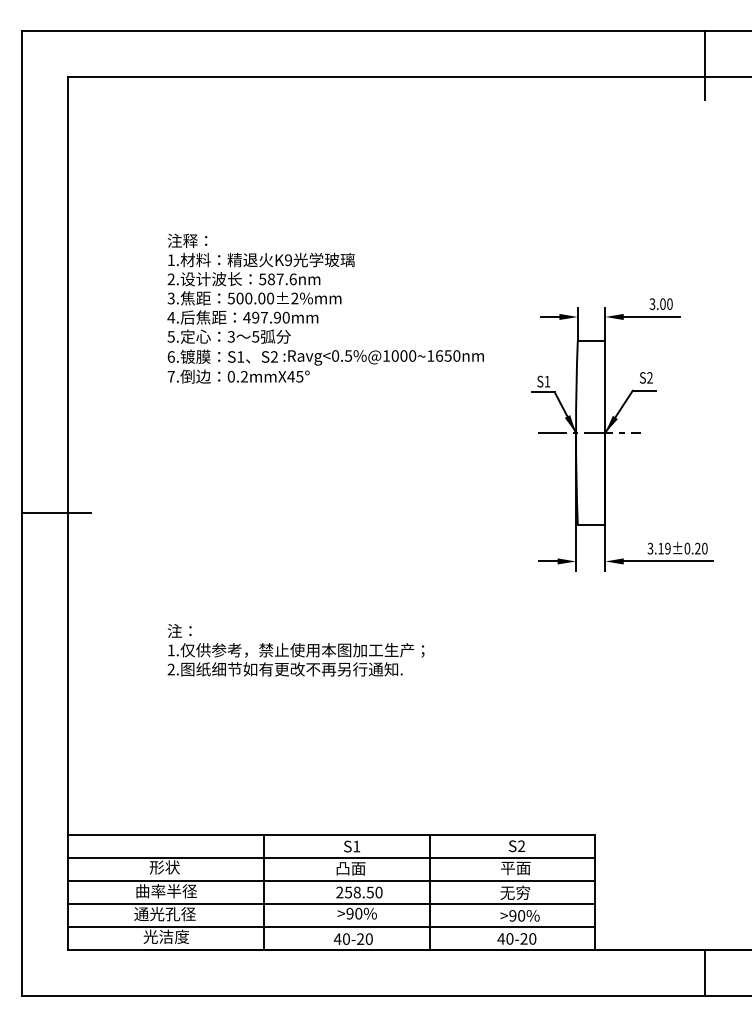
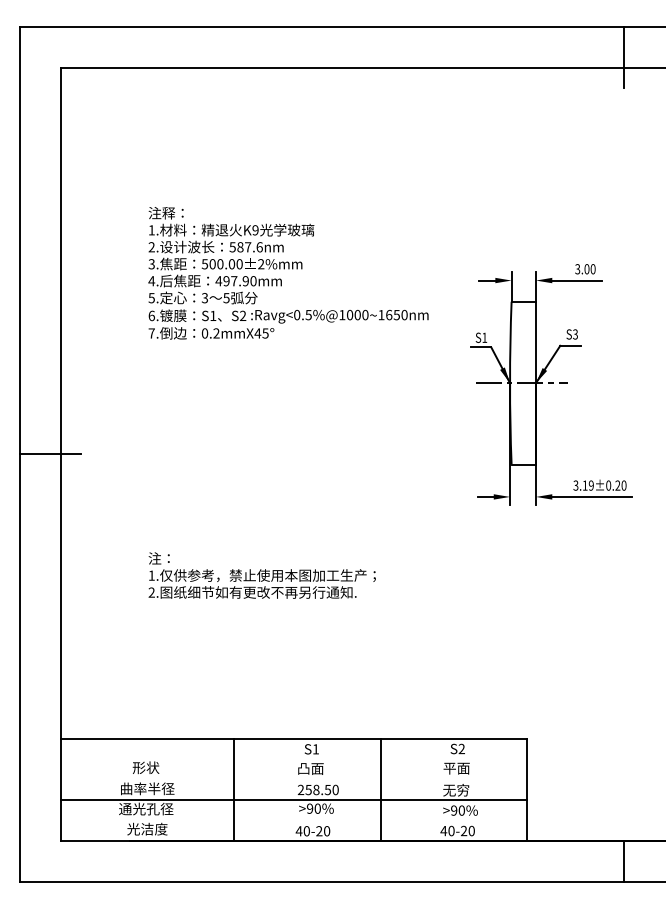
text: (649, 377) -> (575, 334), S2 -> S3
line: (331, 858) -> (293, 759), removed
line: (331, 881) -> (293, 780), removed
line: (331, 927) -> (293, 820), removed

